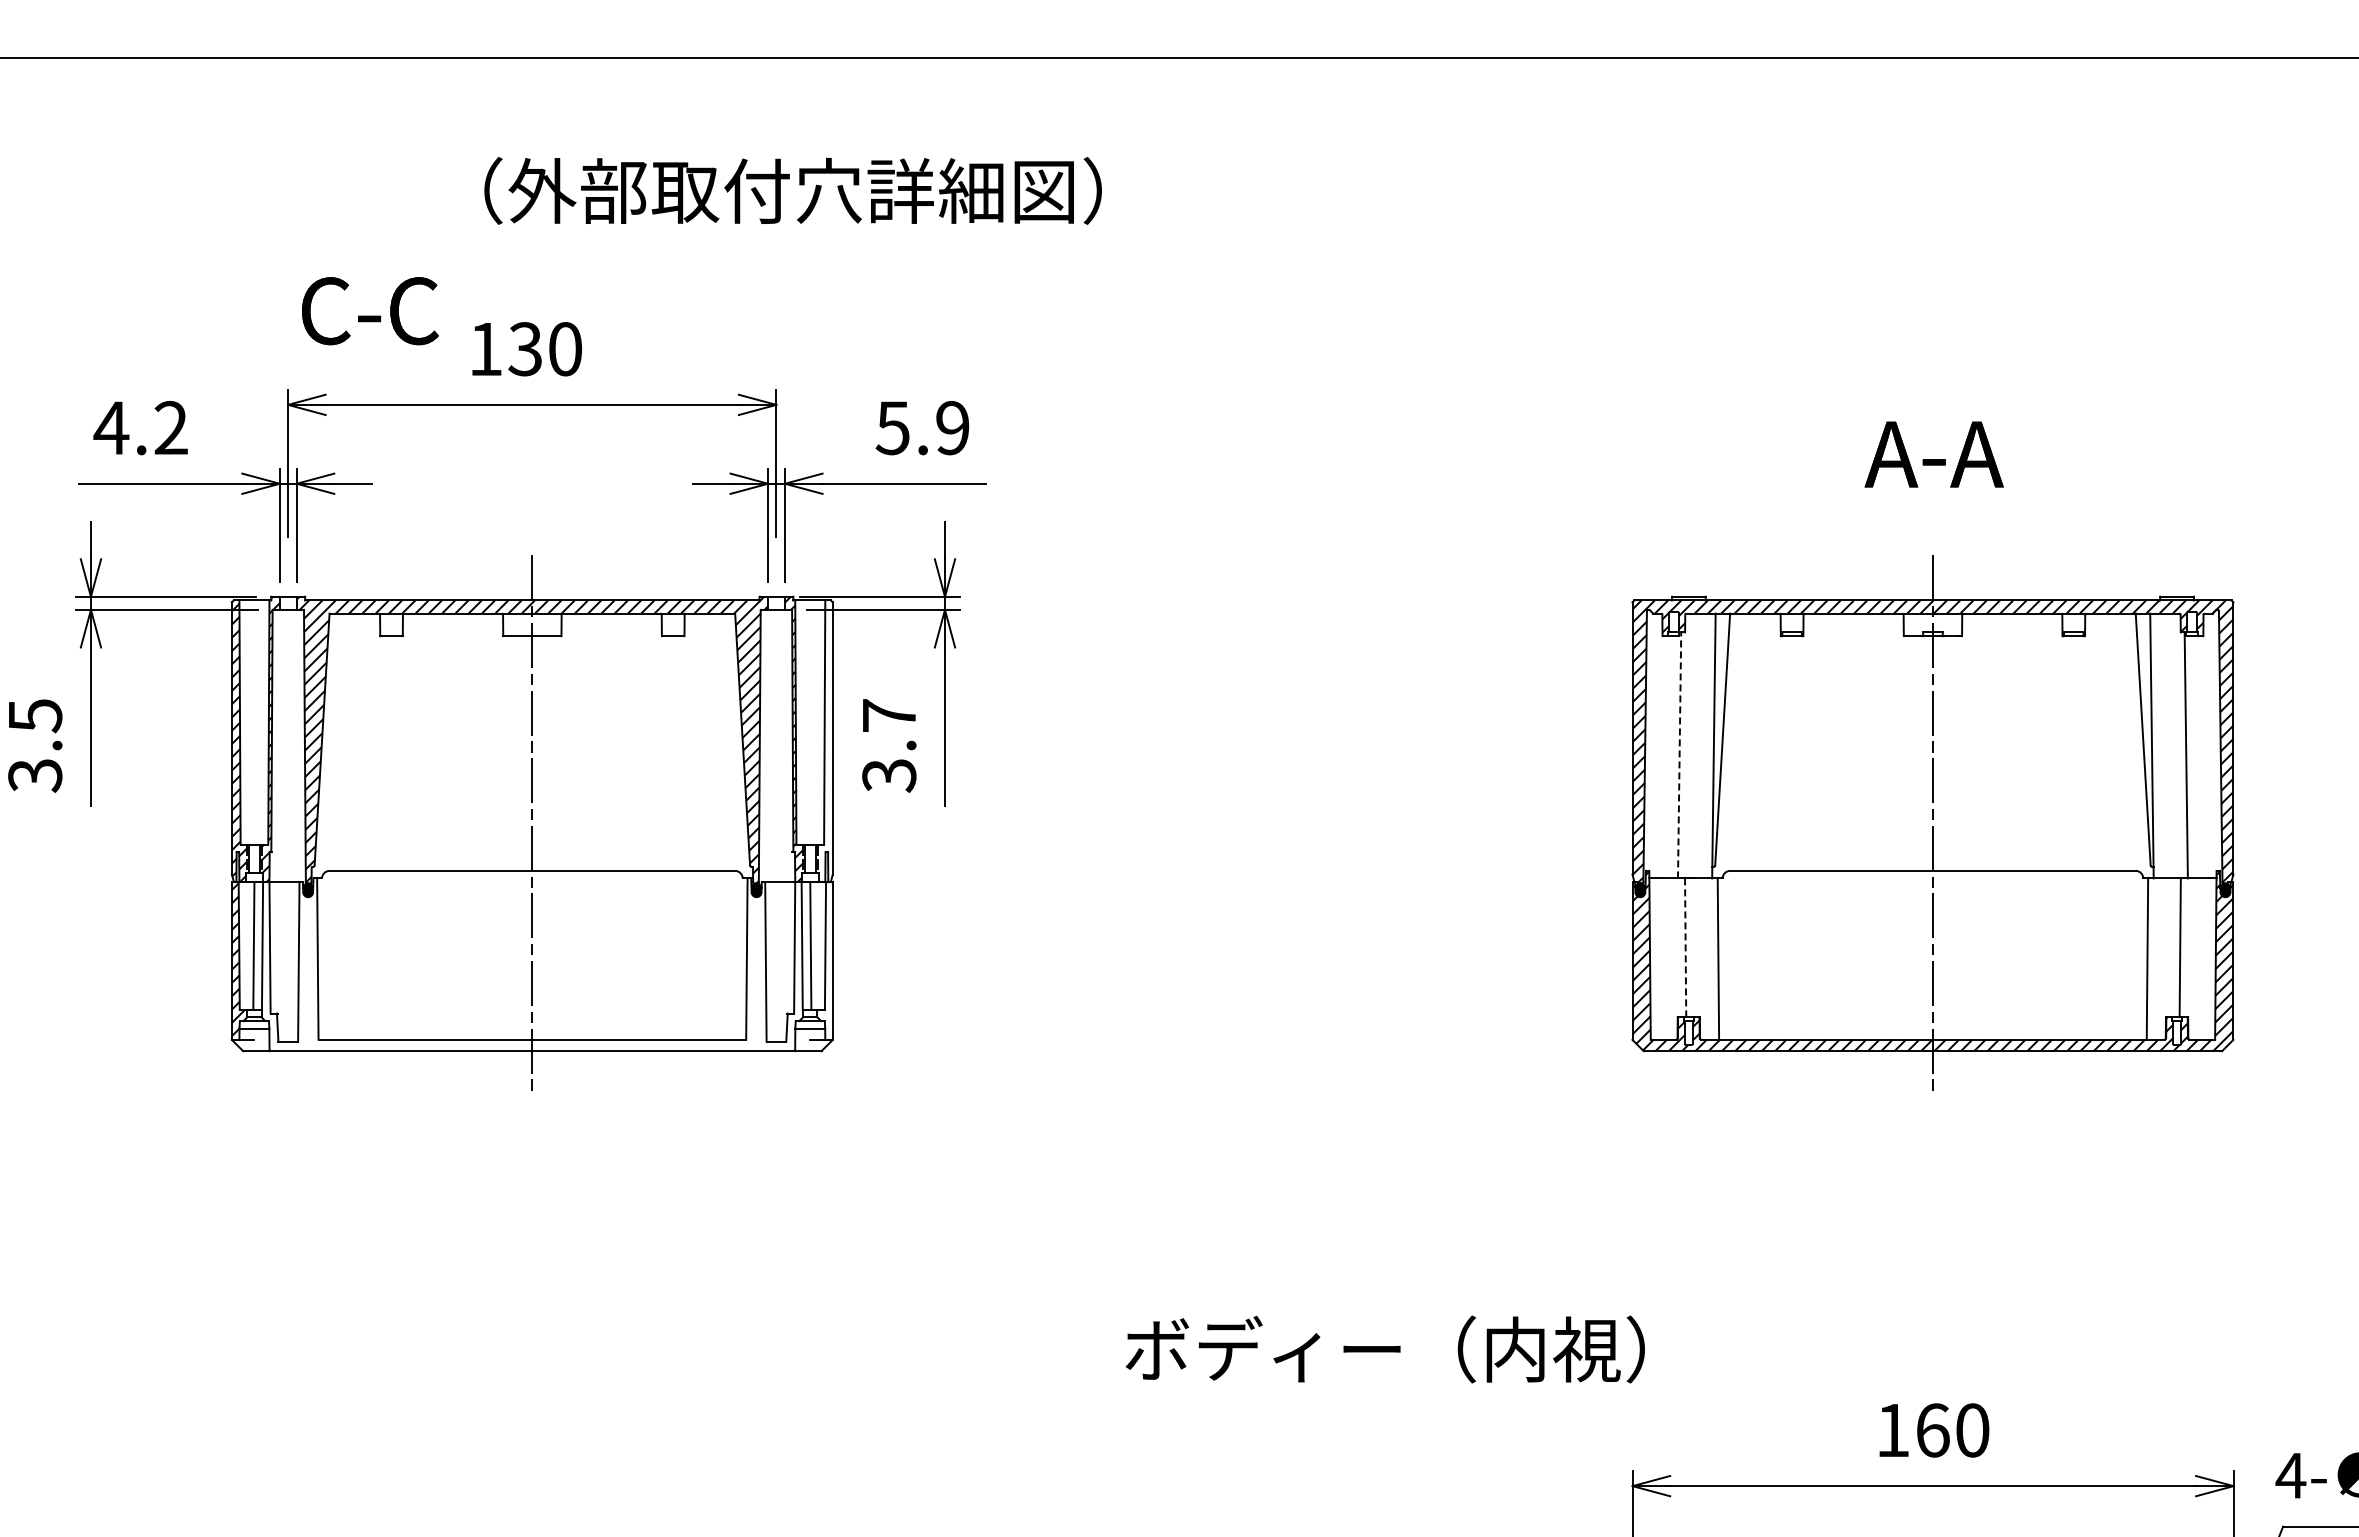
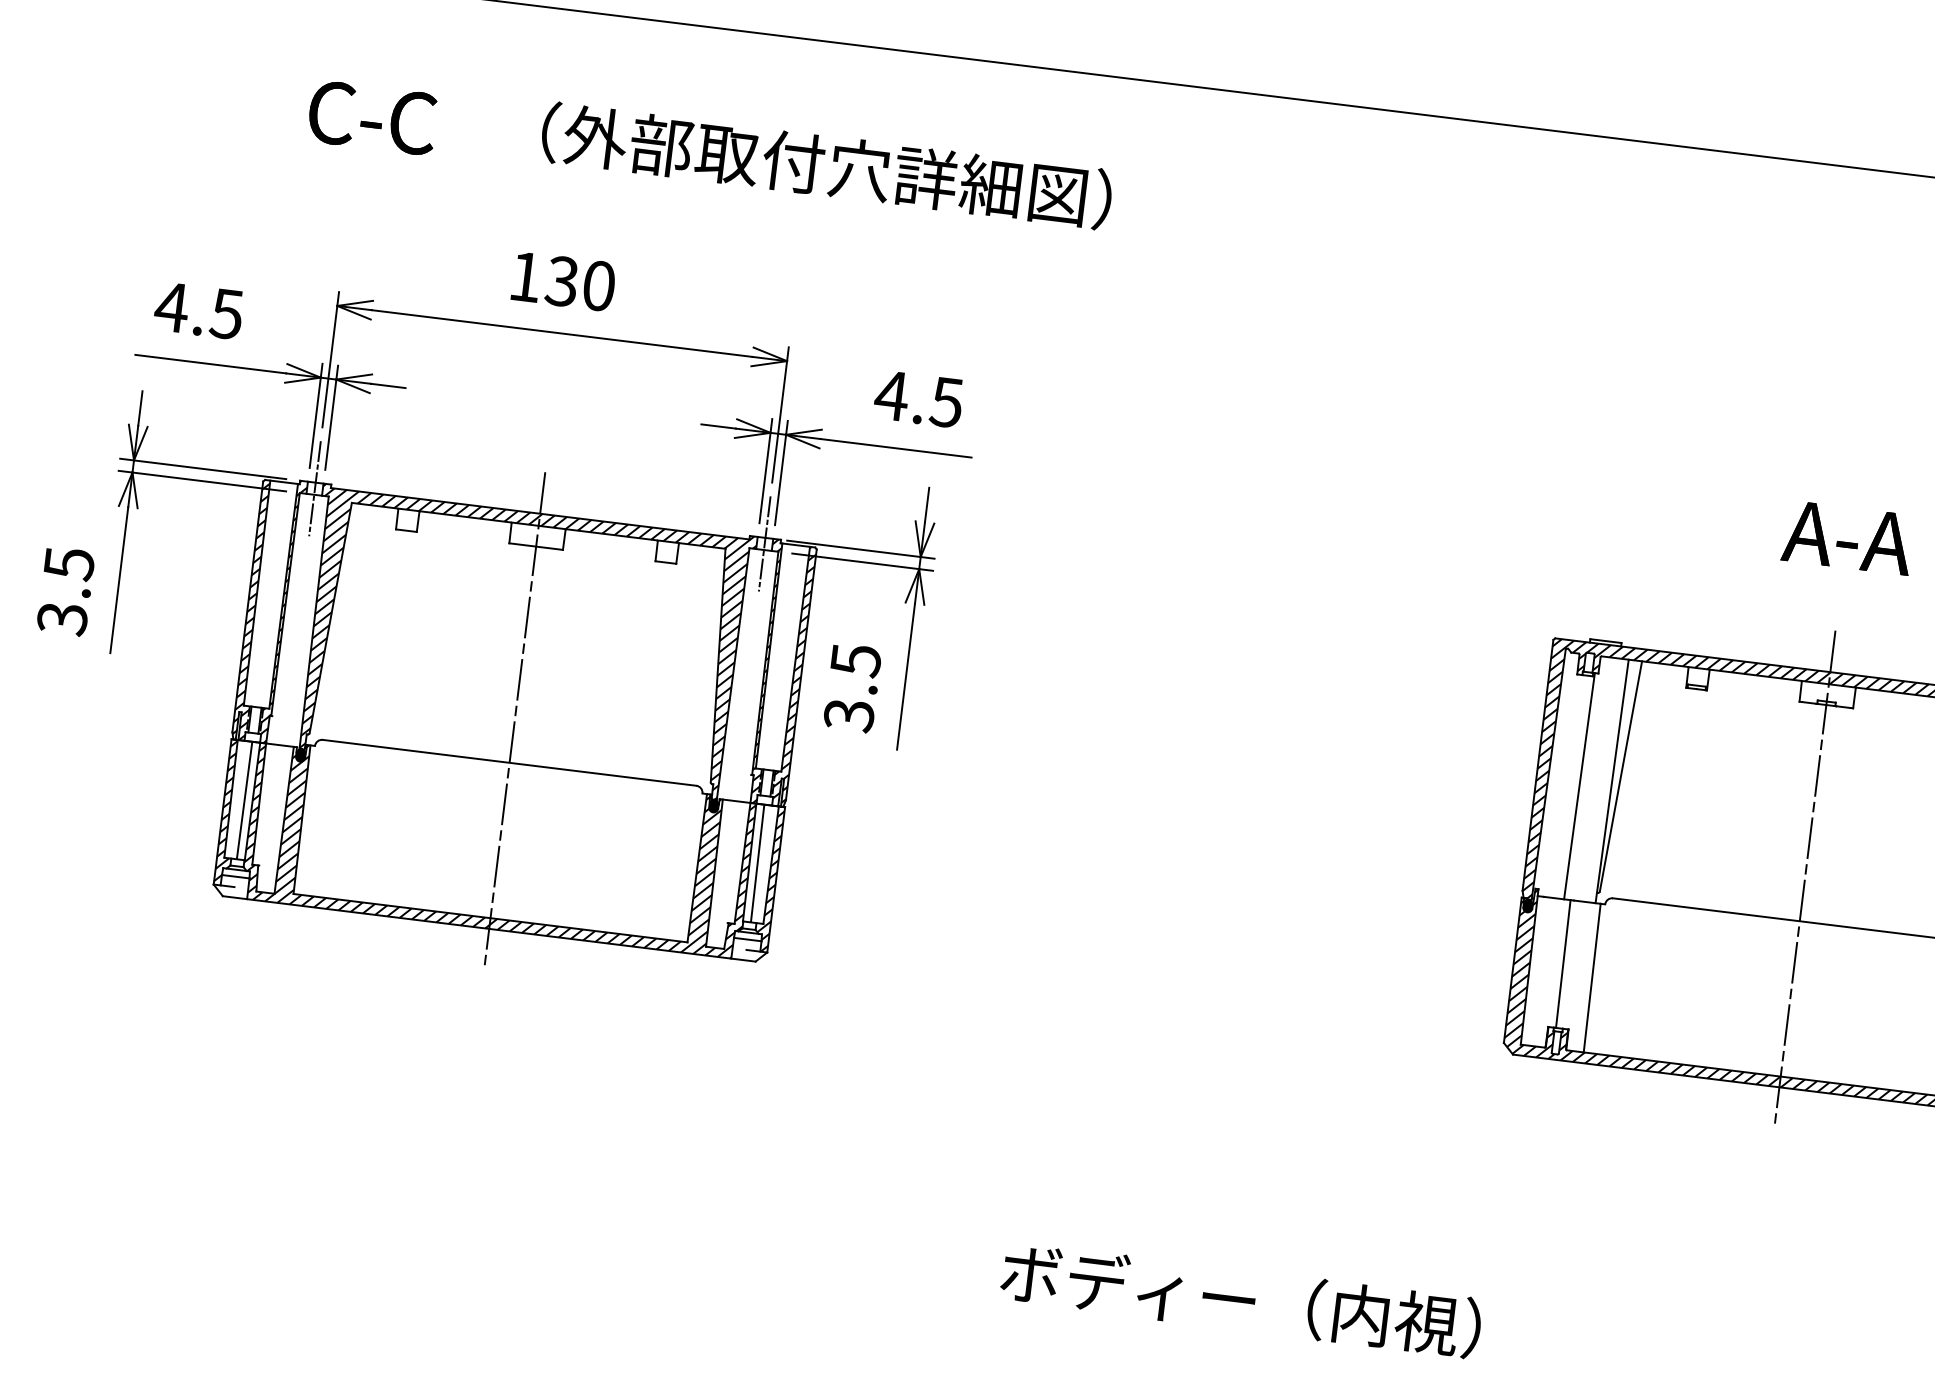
text: (370, 311) -> (372, 118), moved
text: (170, 428) -> (226, 314), 4.2 -> 4.5
text: (921, 428) -> (918, 399), 5.9 -> 4.5
line: (288, 602) -> (315, 488), added
line: (776, 602) -> (764, 543), added
text: (889, 716) -> (856, 661), 3.7 -> 3.5
hatch: (824, 741) -> (793, 676), added
line: (1679, 754) -> (1579, 785), dashed -> solid
line: (1685, 948) -> (1563, 964), dashed -> solid
hatch: (825, 962) -> (769, 880), added
hatch: (532, 964) -> (499, 849), added

